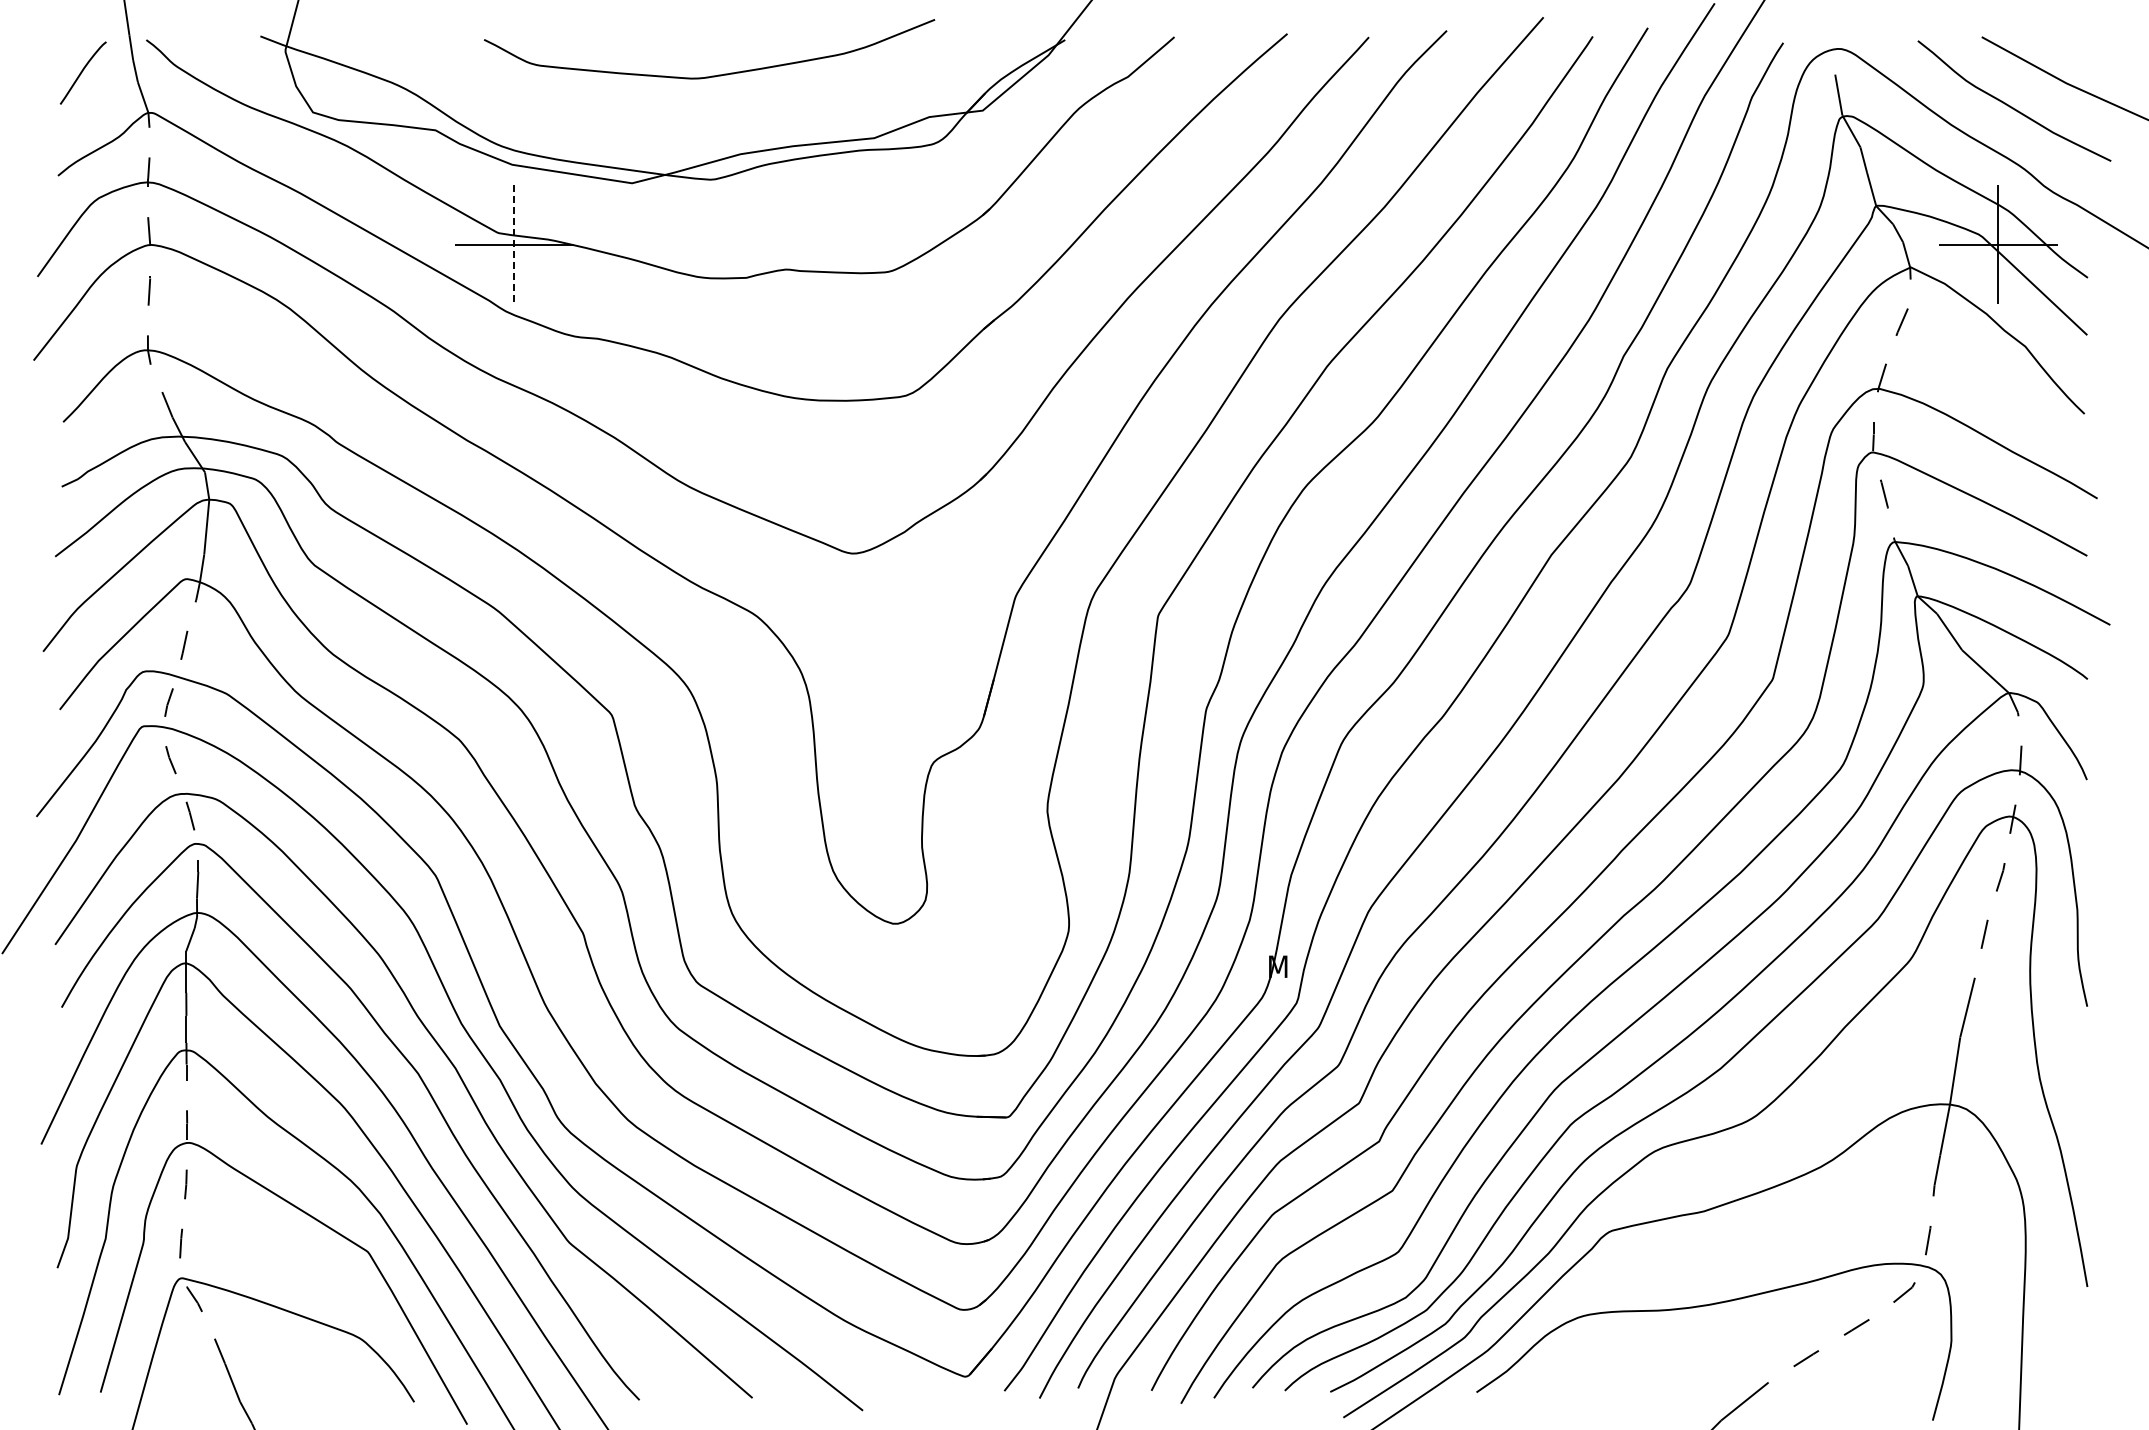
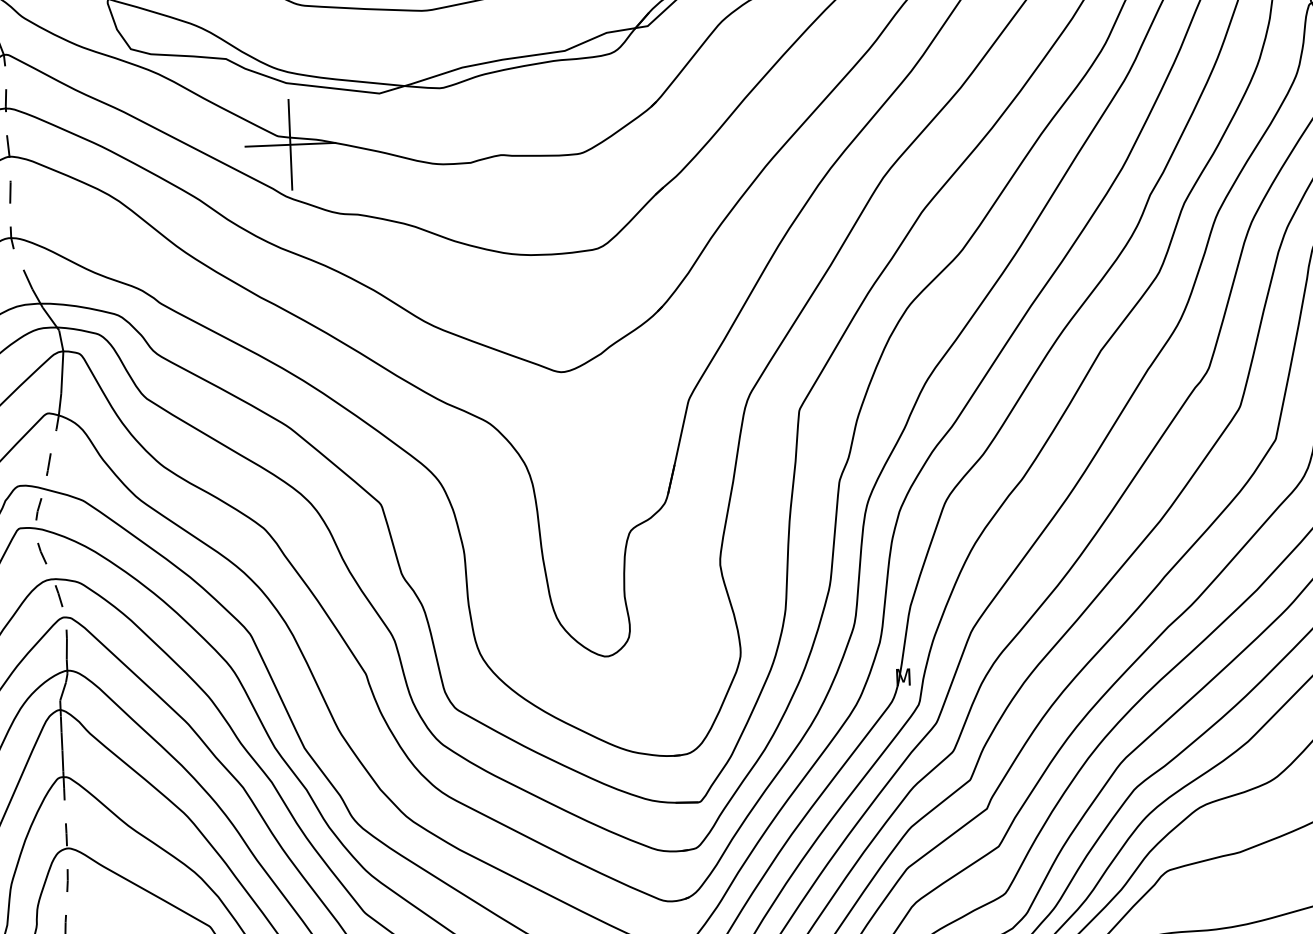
line: (514, 245) -> (290, 145), dashed -> solid

